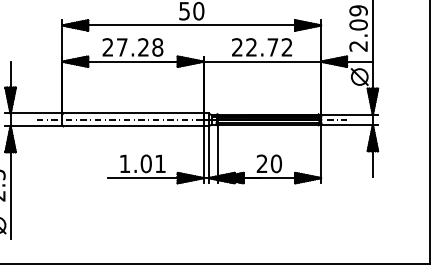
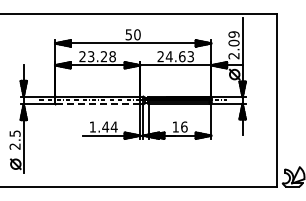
text: (122, 47) -> (91, 56), 27.28 -> 23.28
text: (268, 47) -> (179, 56), 22.72 -> 24.63
line: (134, 126) -> (98, 104), solid -> dashed
text: (152, 162) -> (109, 126), 1.01 -> 1.44
text: (268, 162) -> (179, 126), 20 -> 16

